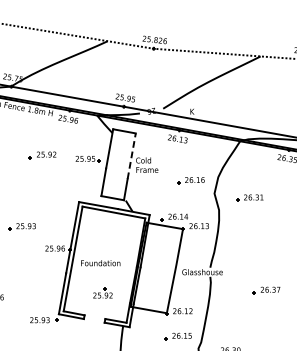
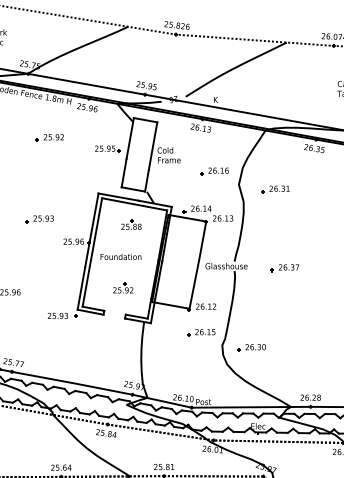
part: (42, 154) -> (49, 137), moved
line: (132, 155) -> (153, 145), dashed -> solid
part: (110, 231) -> (131, 224), added
part: (266, 290) -> (284, 268), moved

